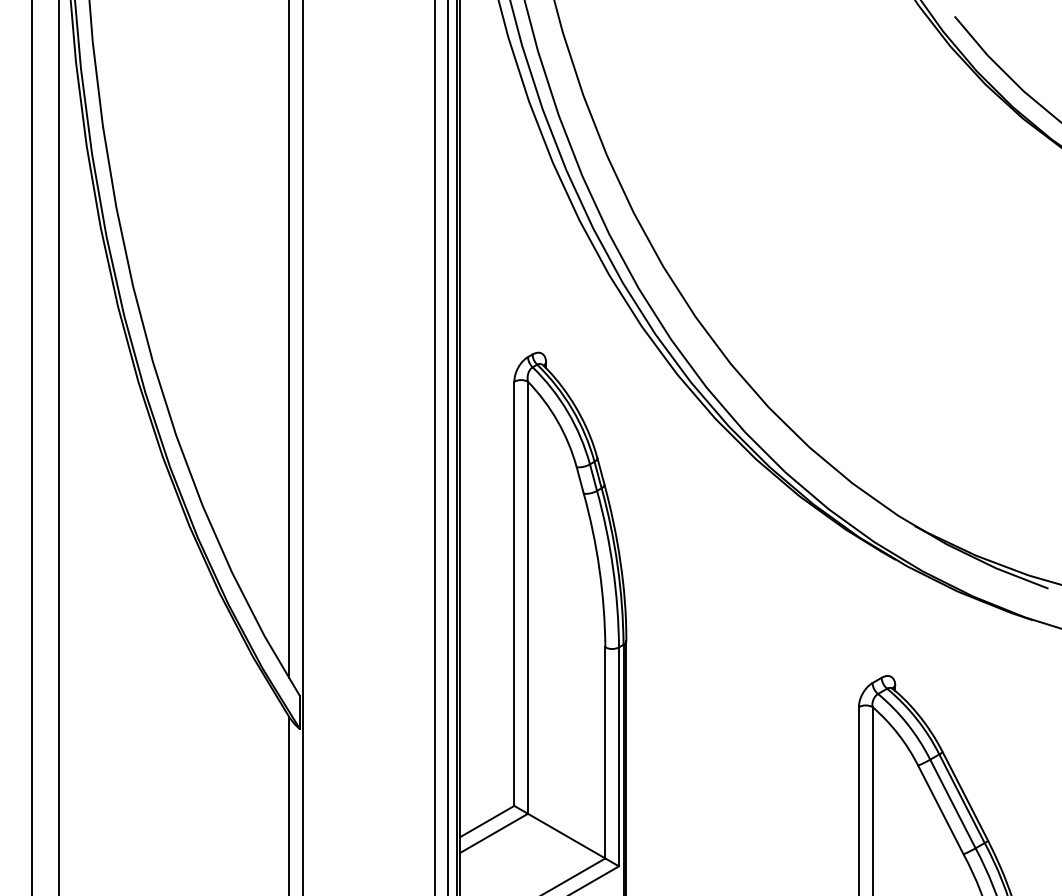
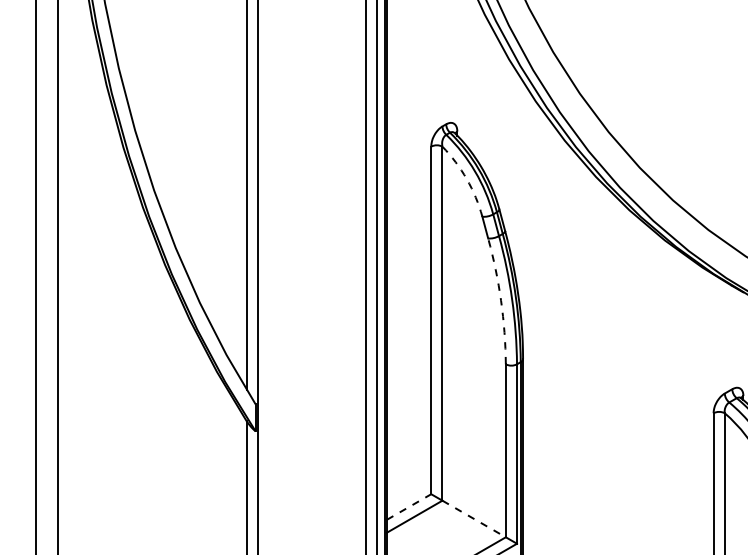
arc: (557, 421) -> (466, 179), solid -> dashed
arc: (599, 569) -> (501, 300), solid -> dashed
line: (487, 821) -> (409, 506), solid -> dashed
line: (566, 836) -> (473, 519), solid -> dashed

